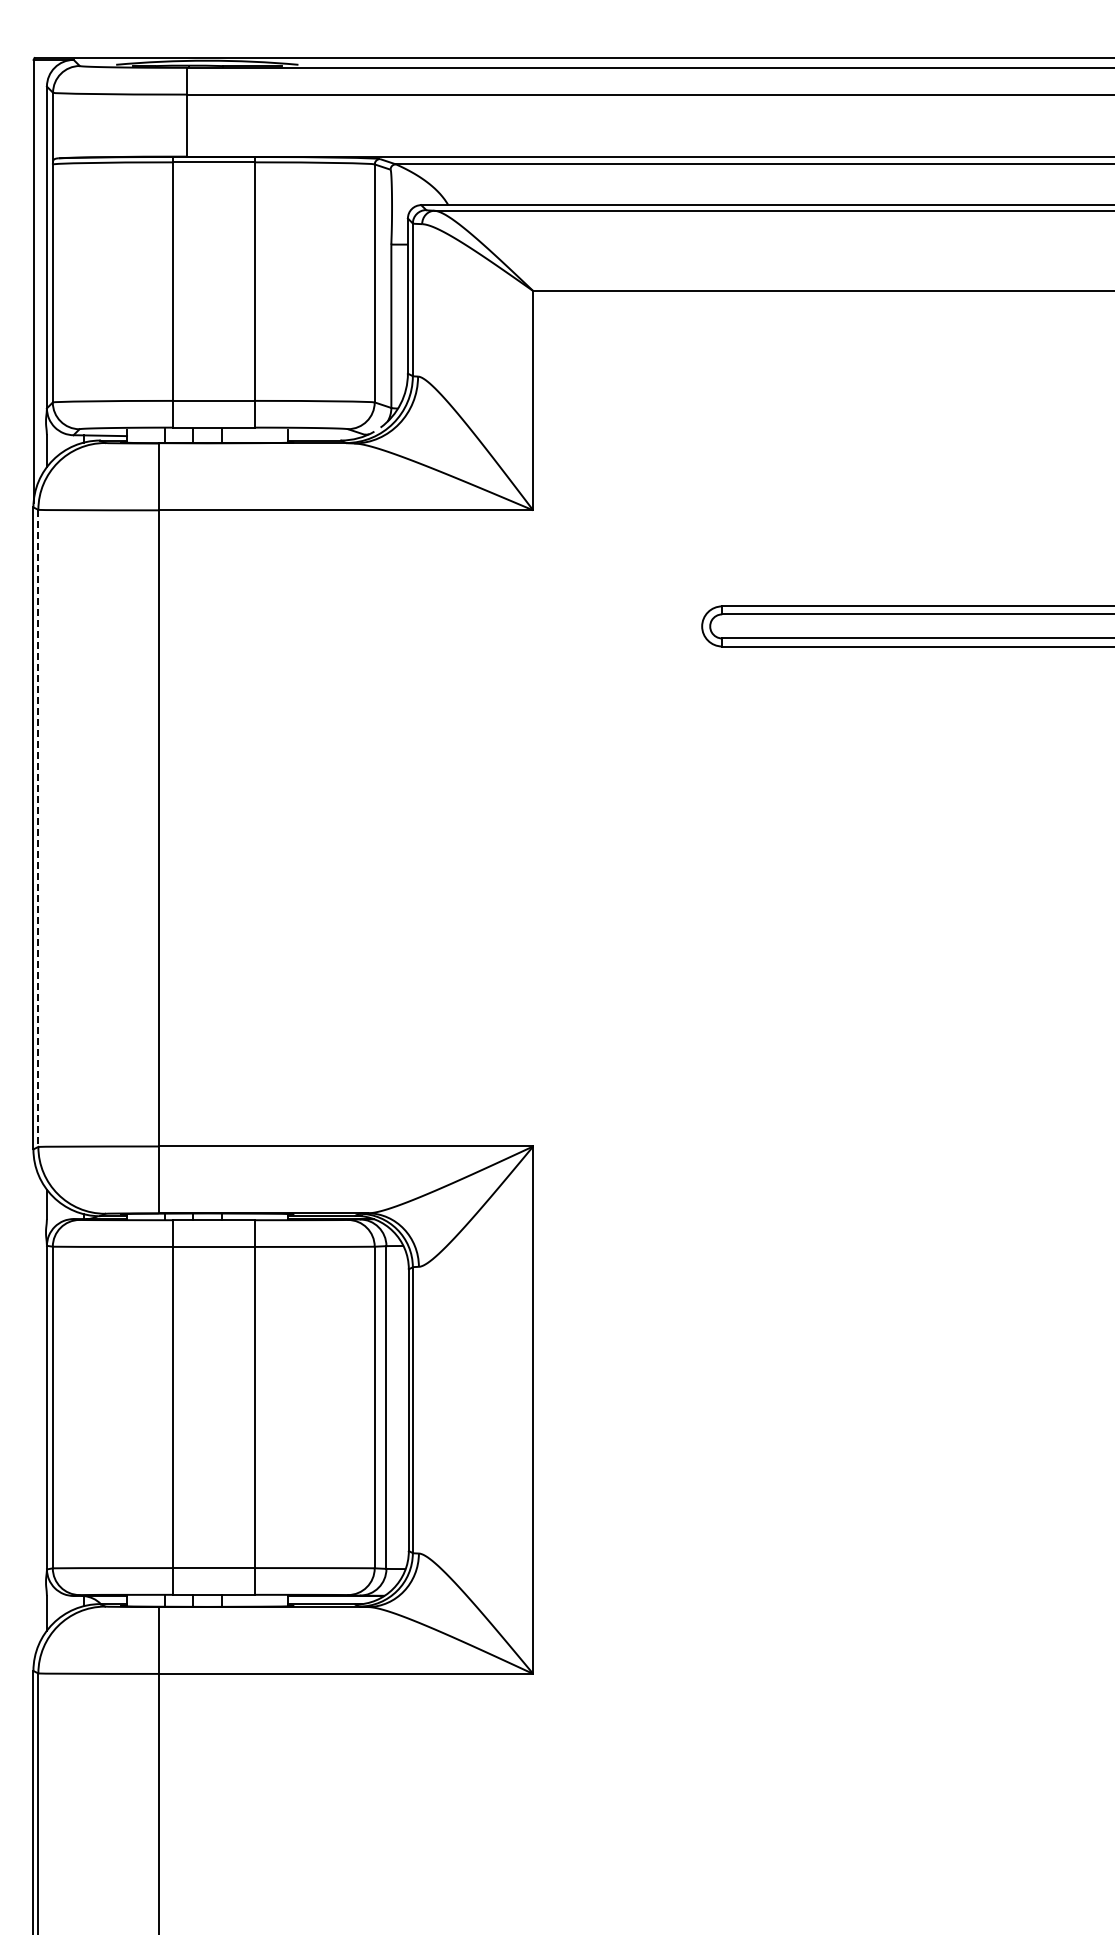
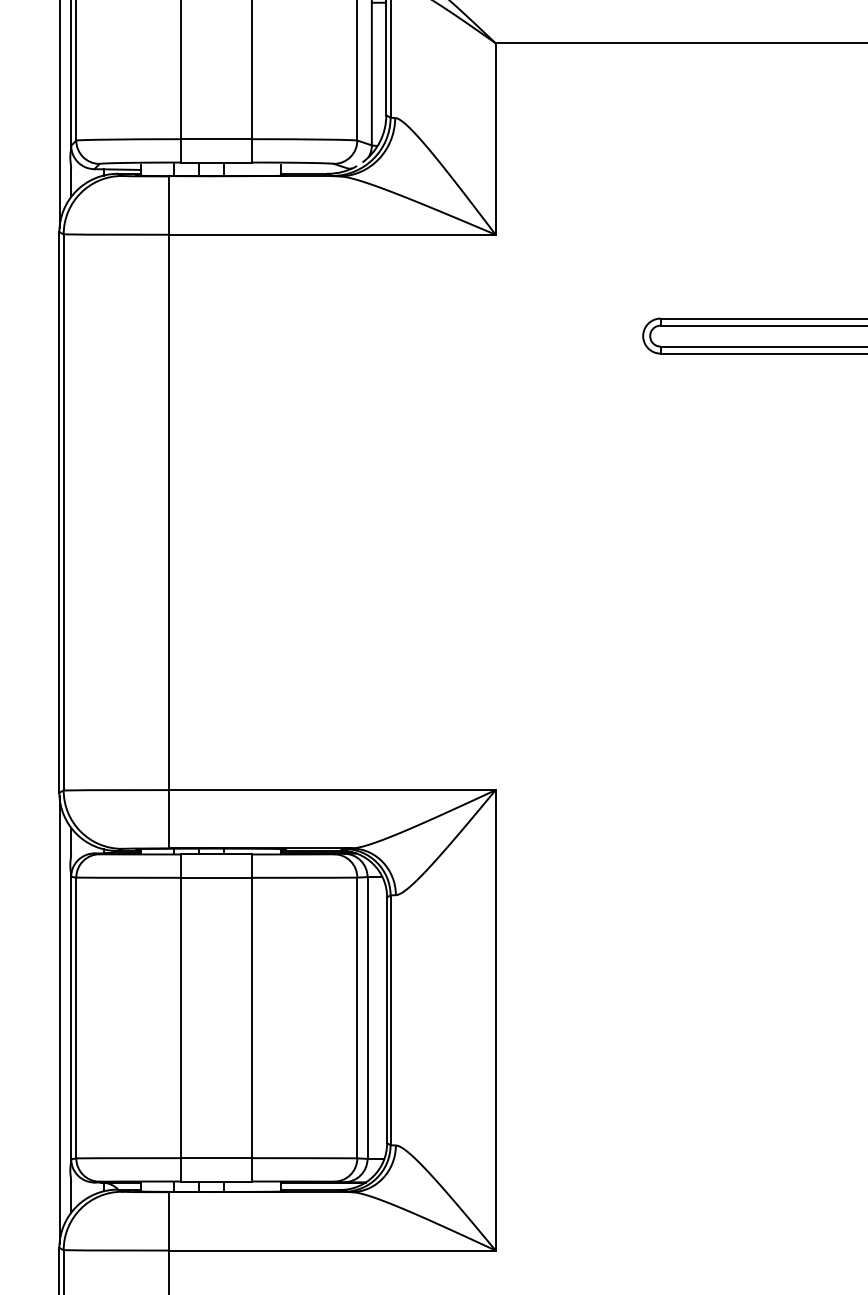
line: (38, 828) -> (63, 512), dashed -> solid
line: (33, 1409) -> (59, 1019), added

